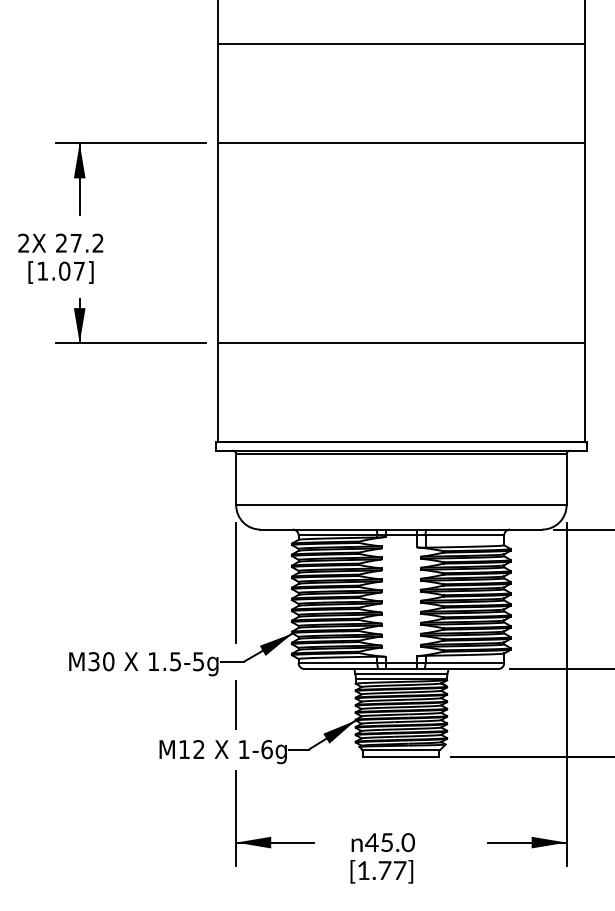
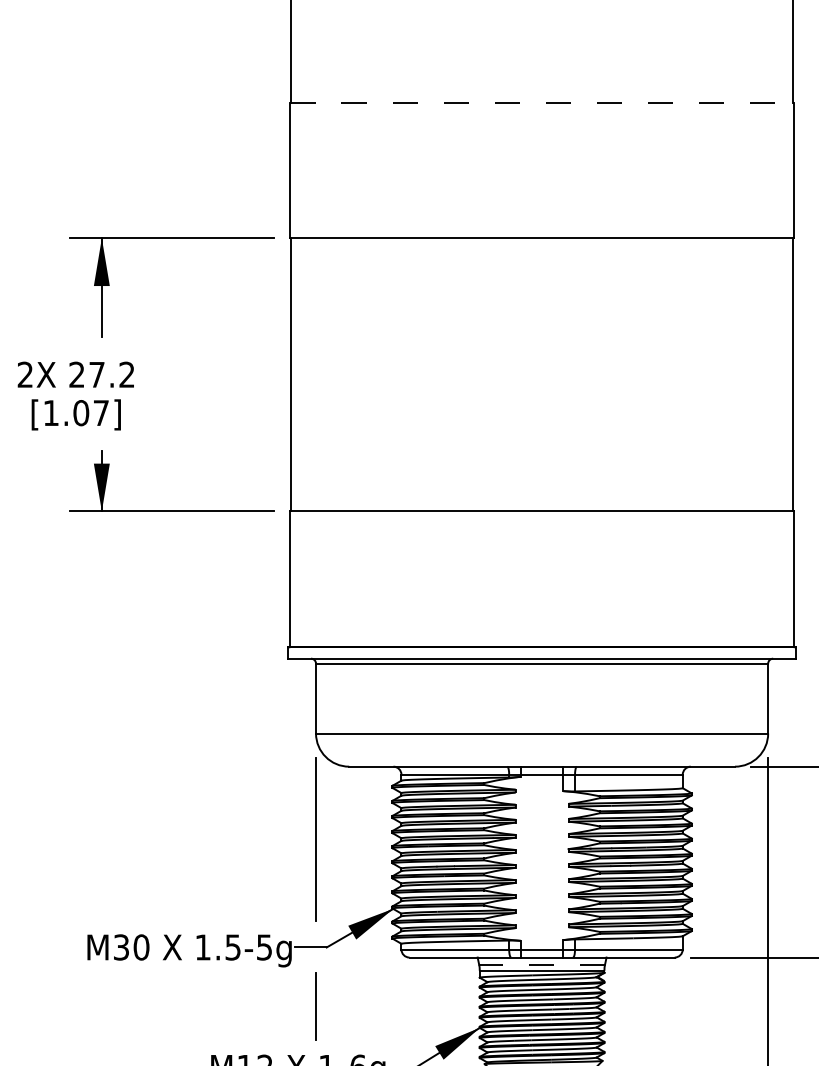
line: (401, 44) -> (542, 102), solid -> dashed
line: (400, 674) -> (540, 964), solid -> dashed

